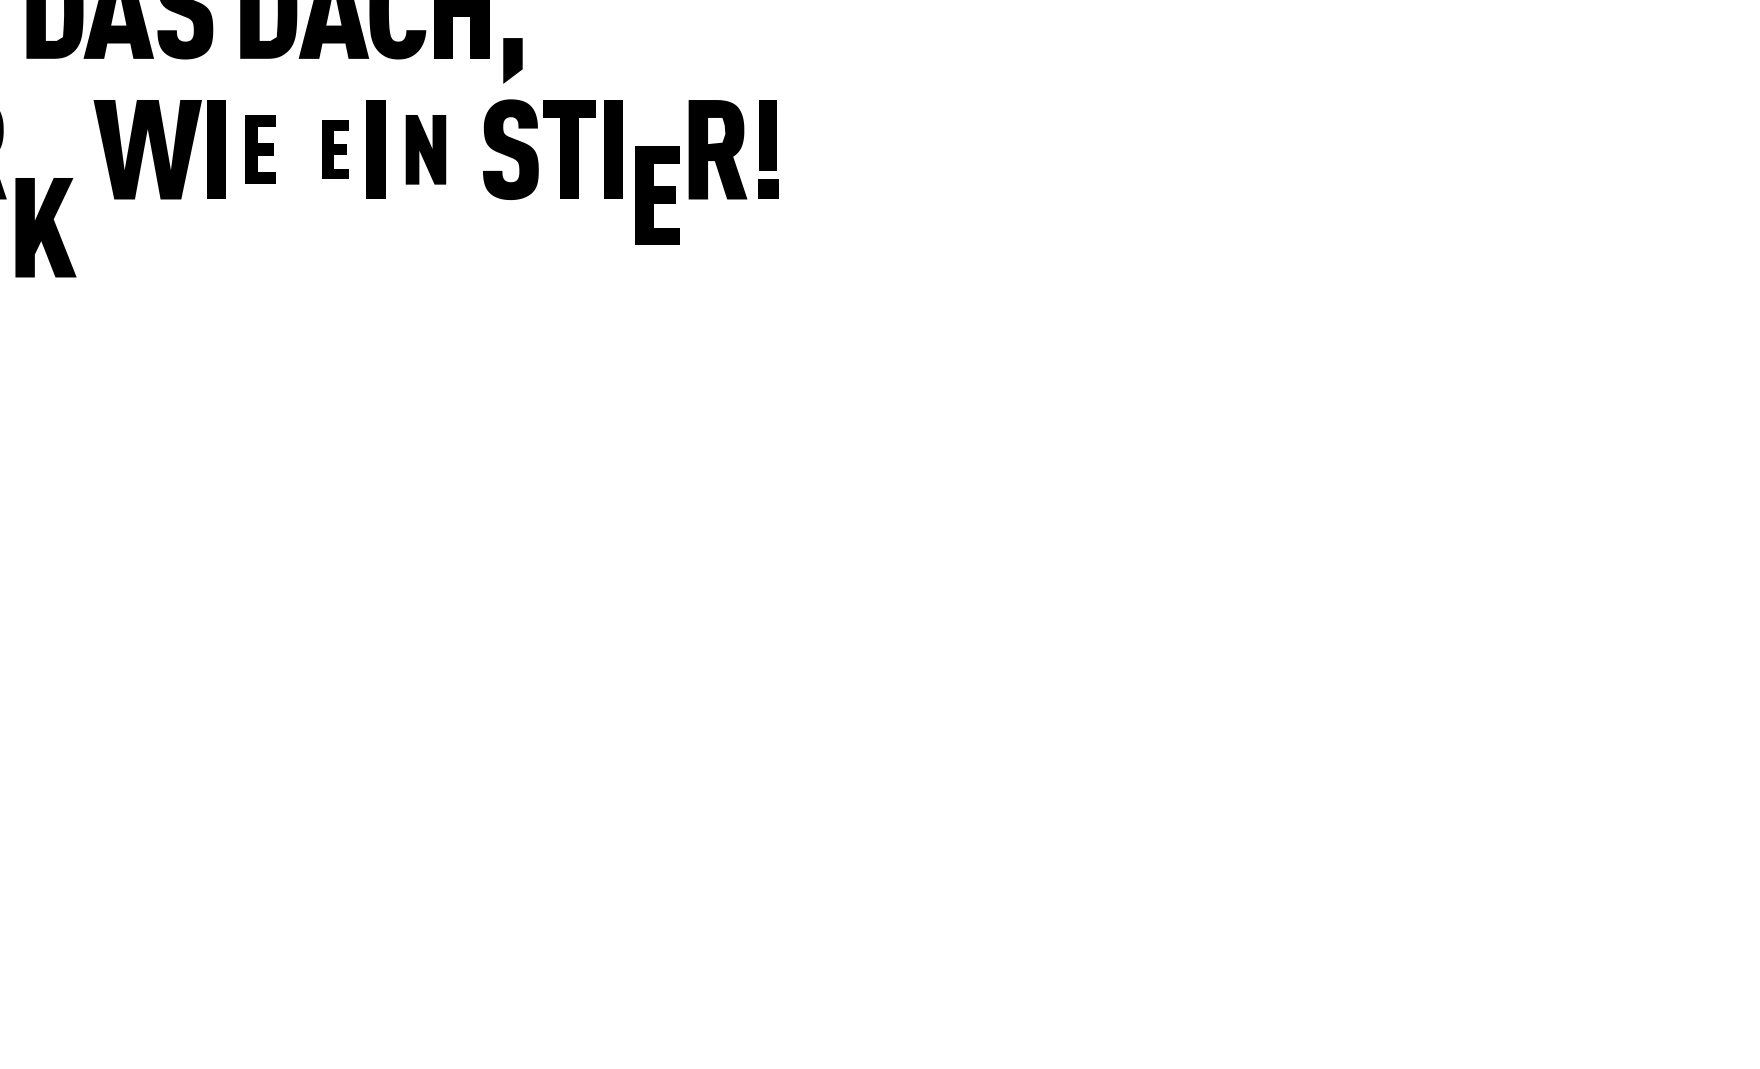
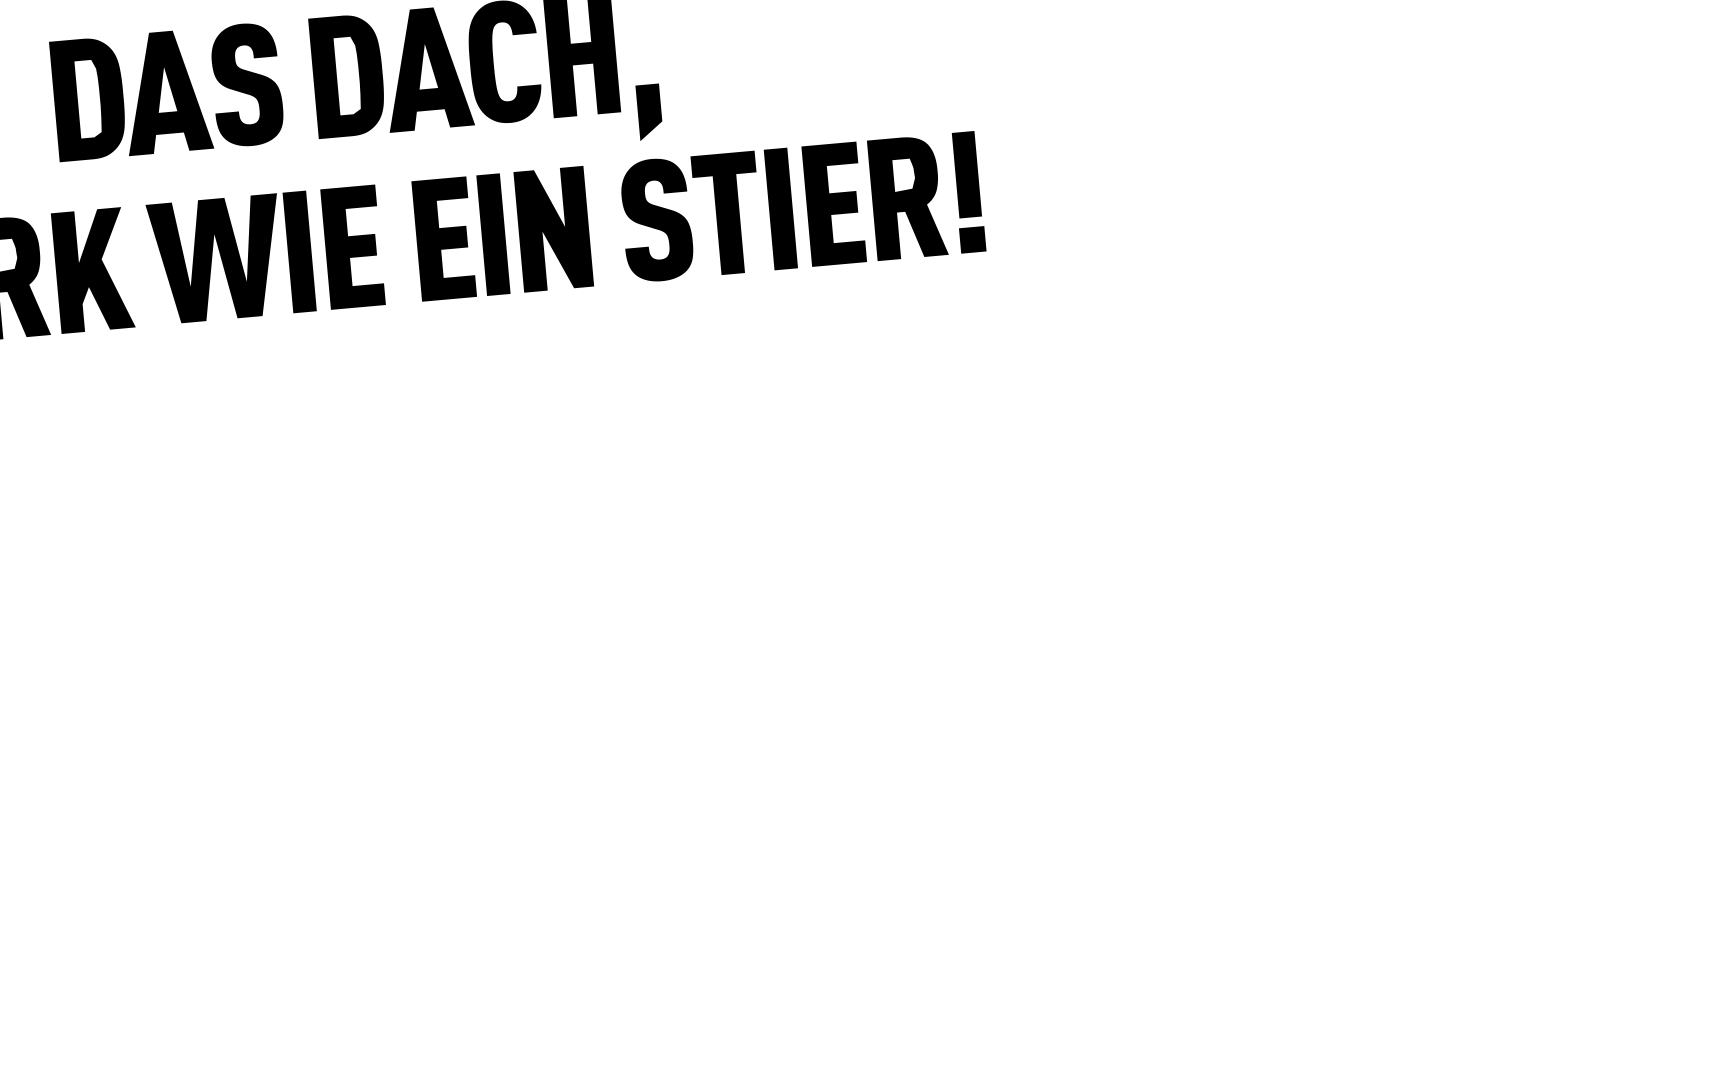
part: (260, 149) -> (353, 246), size x1.43
part: (335, 149) -> (444, 238), size x1.67
part: (425, 149) -> (553, 229), size x1.43
part: (657, 195) -> (834, 203), moved
part: (45, 227) -> (92, 270), moved

